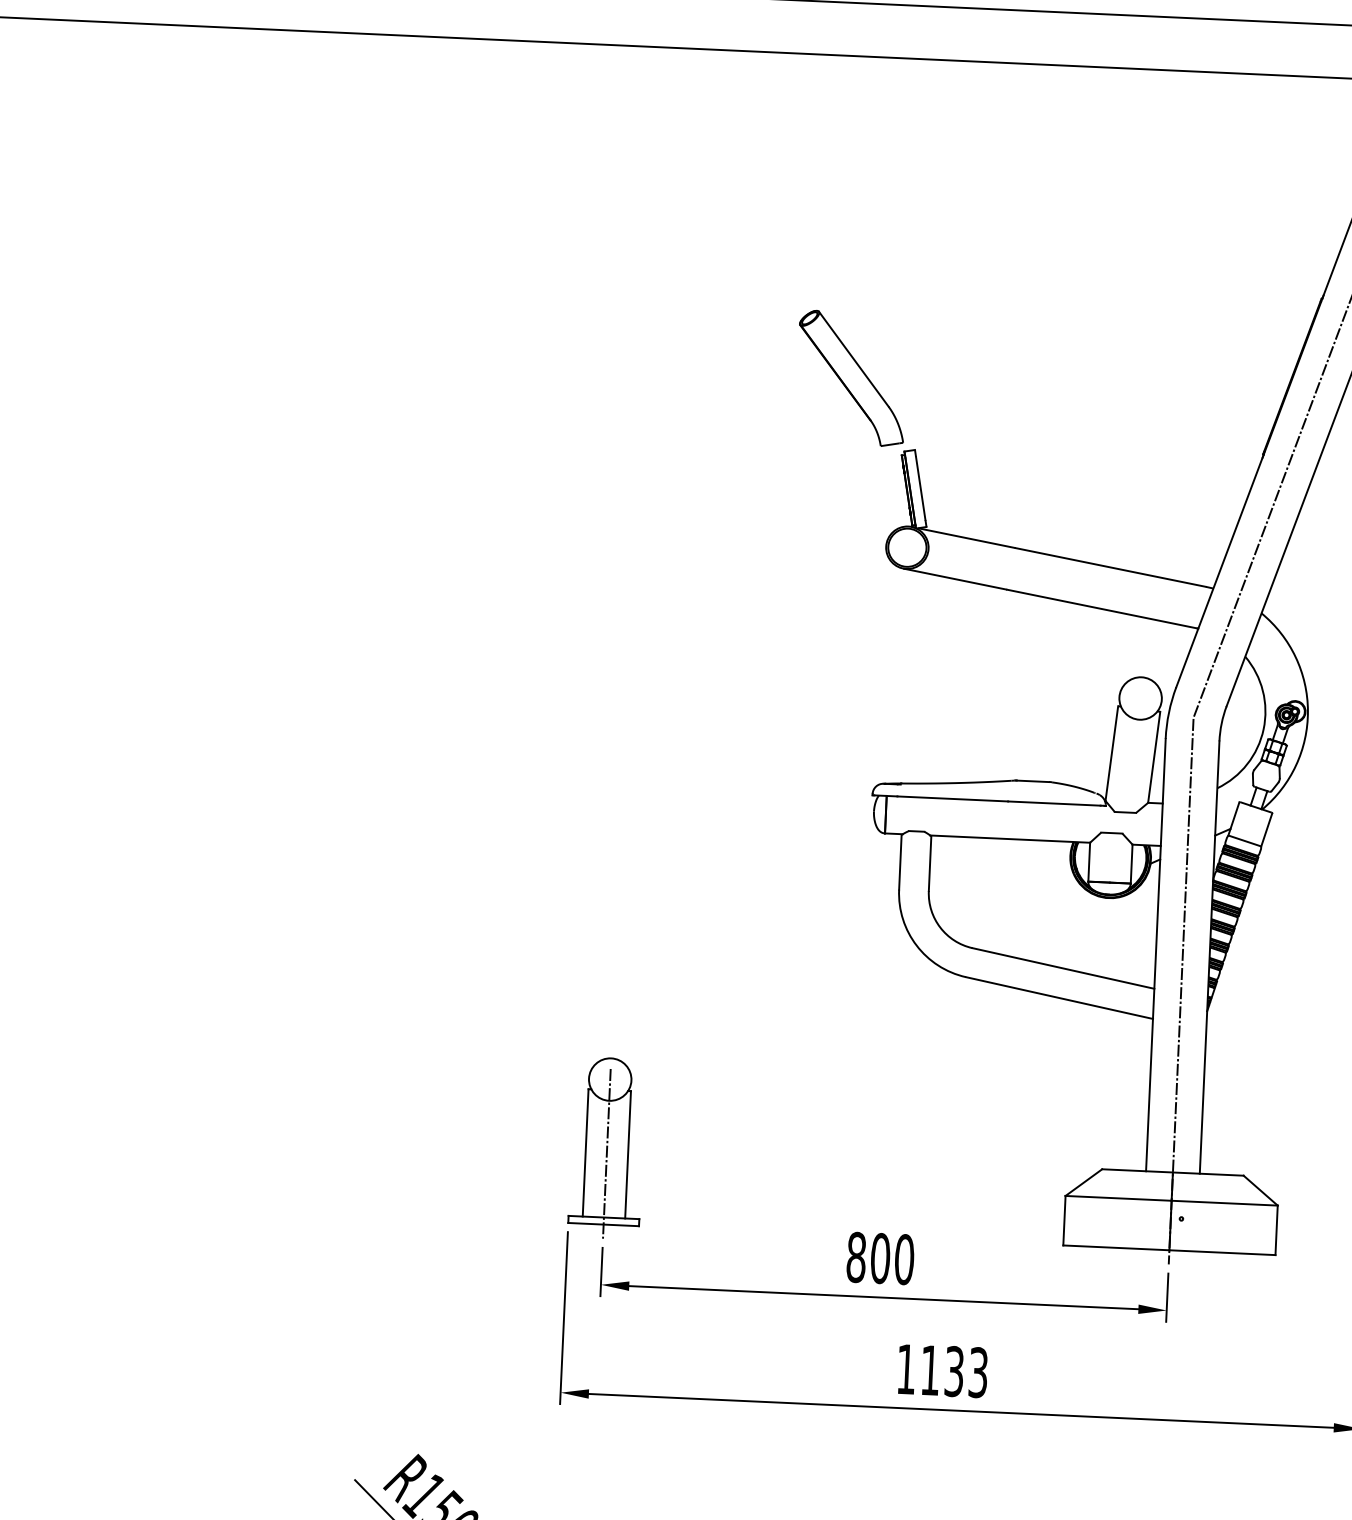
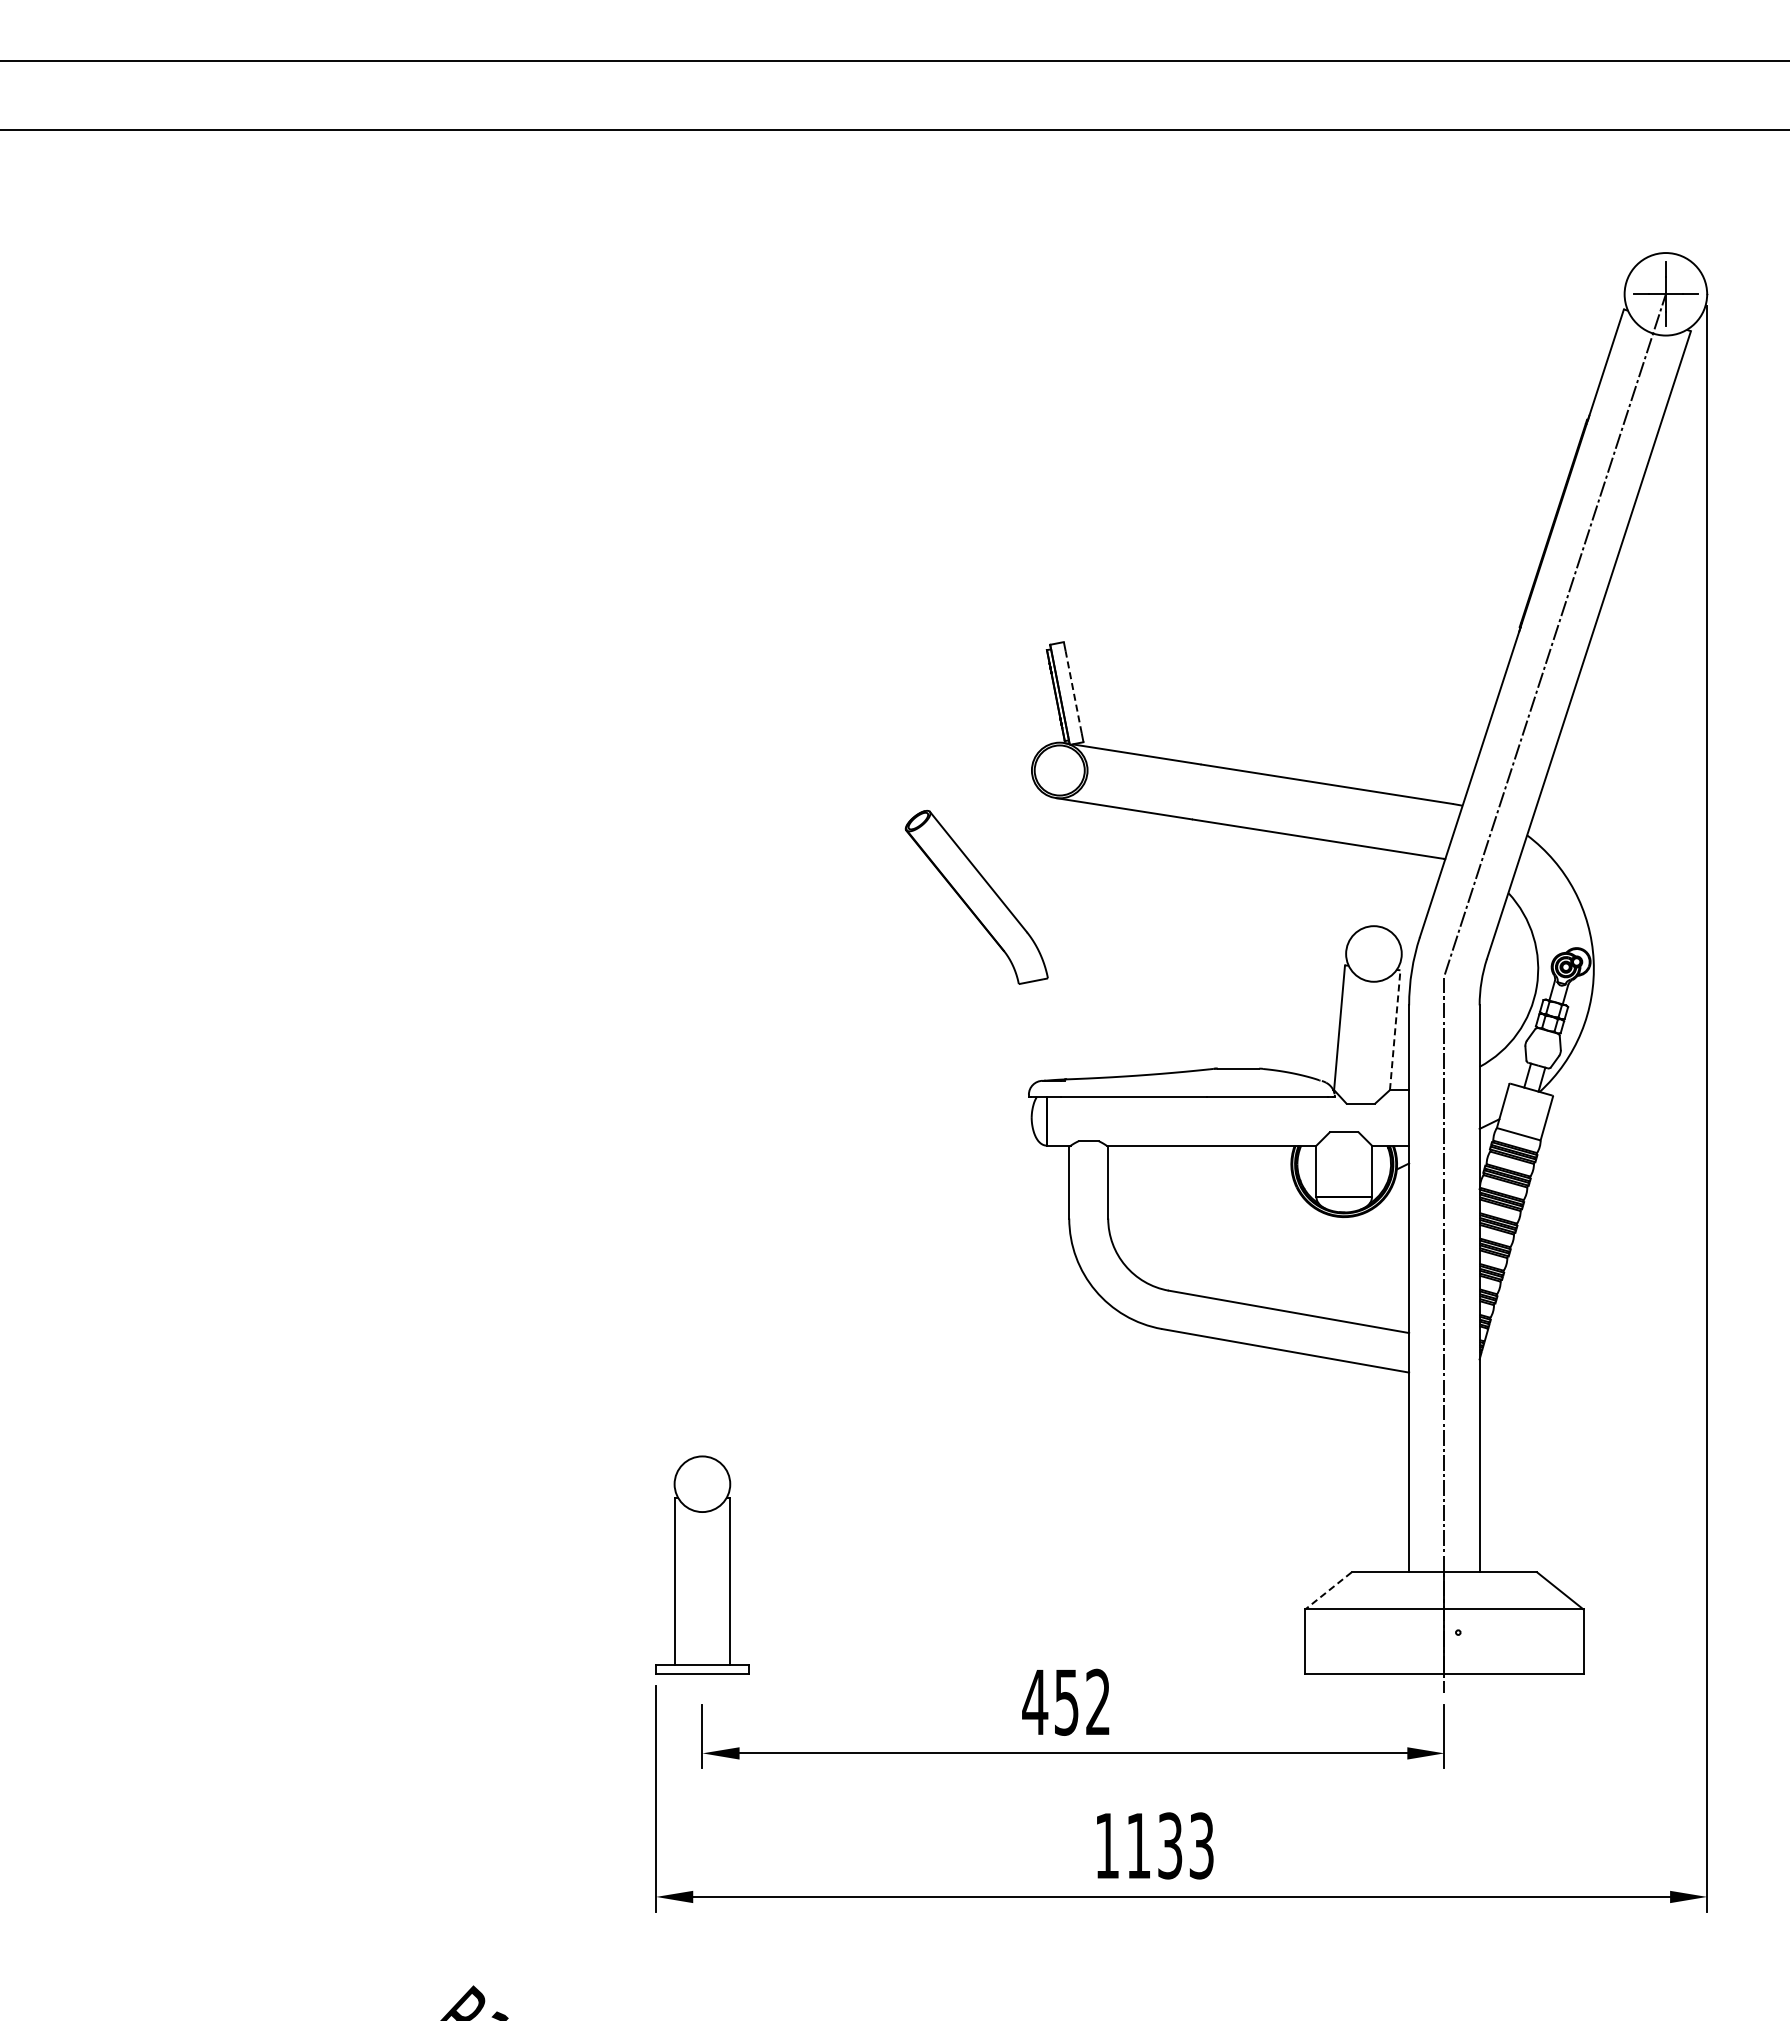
part: (851, 378) -> (976, 897), moved
line: (920, 488) -> (1073, 692), solid -> dashed
line: (1154, 756) -> (1395, 1029), solid -> dashed
line: (606, 1153) -> (702, 1581), removed
line: (1083, 1182) -> (1328, 1590), solid -> dashed
text: (880, 1257) -> (1066, 1701), 800 -> 452

